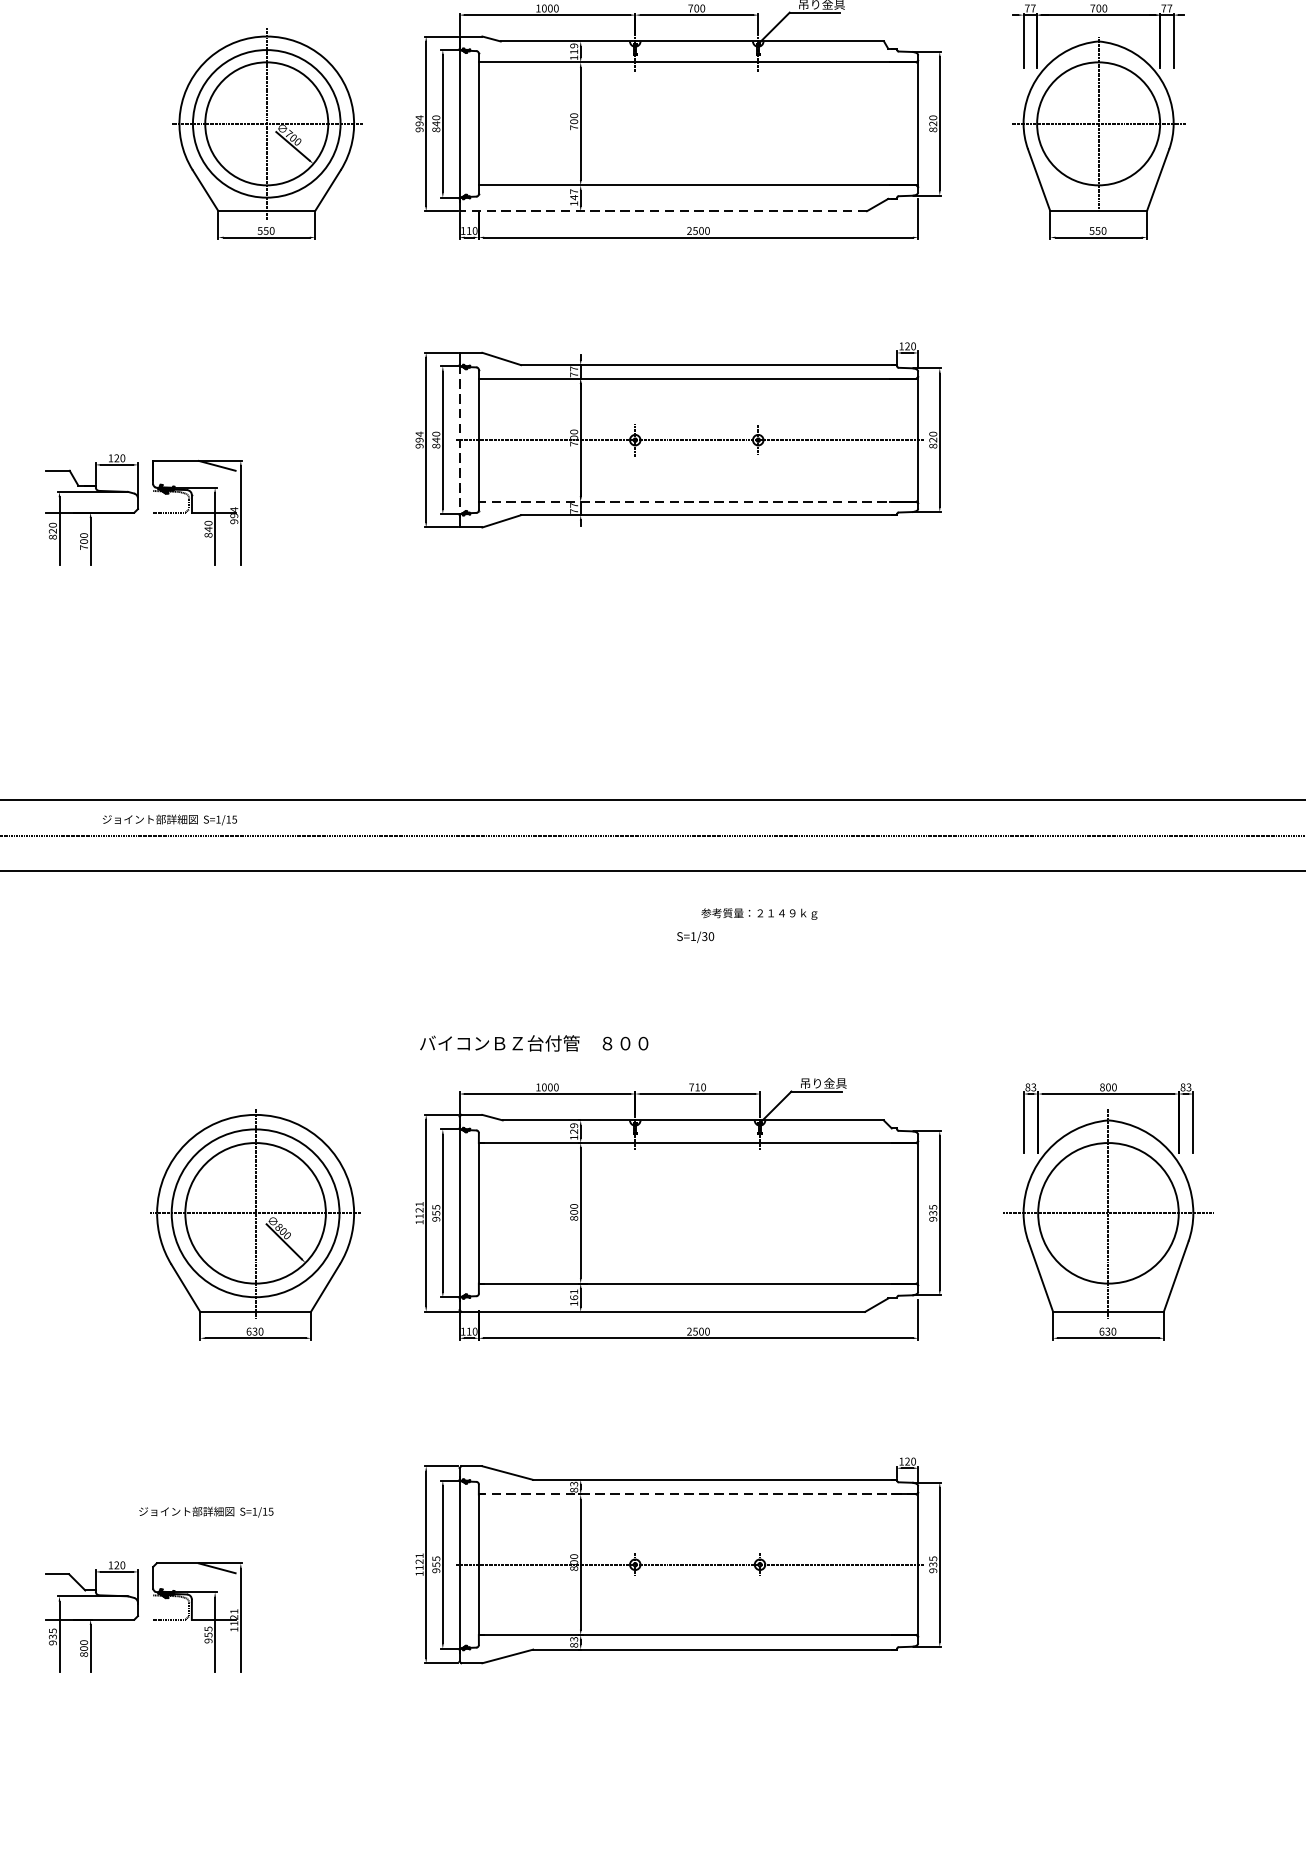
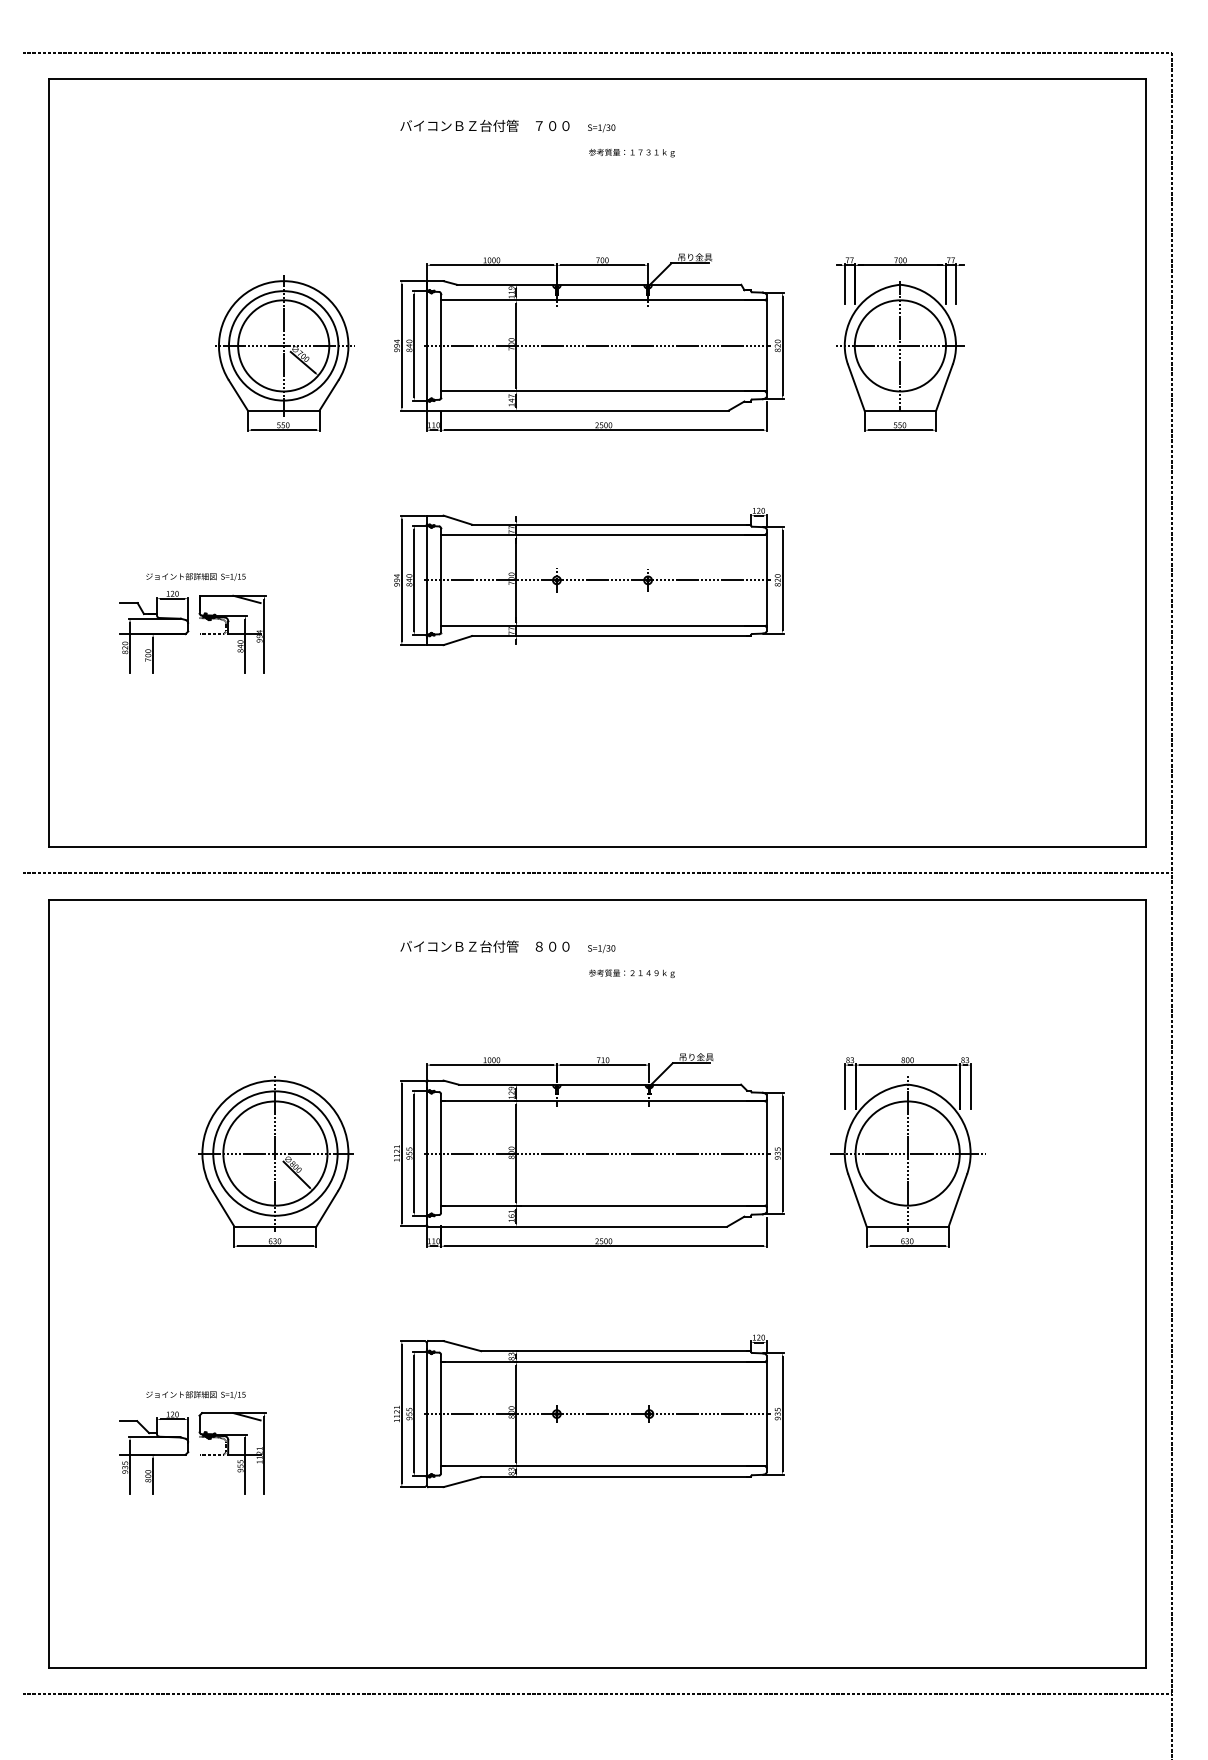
line: (690, 123) -> (597, 345), added
line: (663, 211) -> (577, 410), dashed -> solid
line: (459, 441) -> (426, 581), dashed -> solid
line: (696, 501) -> (602, 625), dashed -> solid
text: (169, 819) -> (195, 576), moved
text: (758, 913) -> (631, 973), moved
text: (533, 1043) -> (484, 946), moved
line: (690, 1213) -> (597, 1153), added
line: (696, 1493) -> (602, 1361), dashed -> solid
text: (205, 1511) -> (195, 1394), moved

